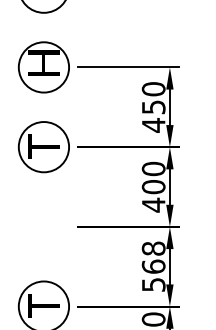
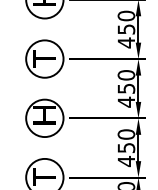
text: (153, 187) -> (126, 89), 400 -> 450
part: (43, 226) -> (44, 118), added
text: (153, 266) -> (126, 147), 568 -> 450

